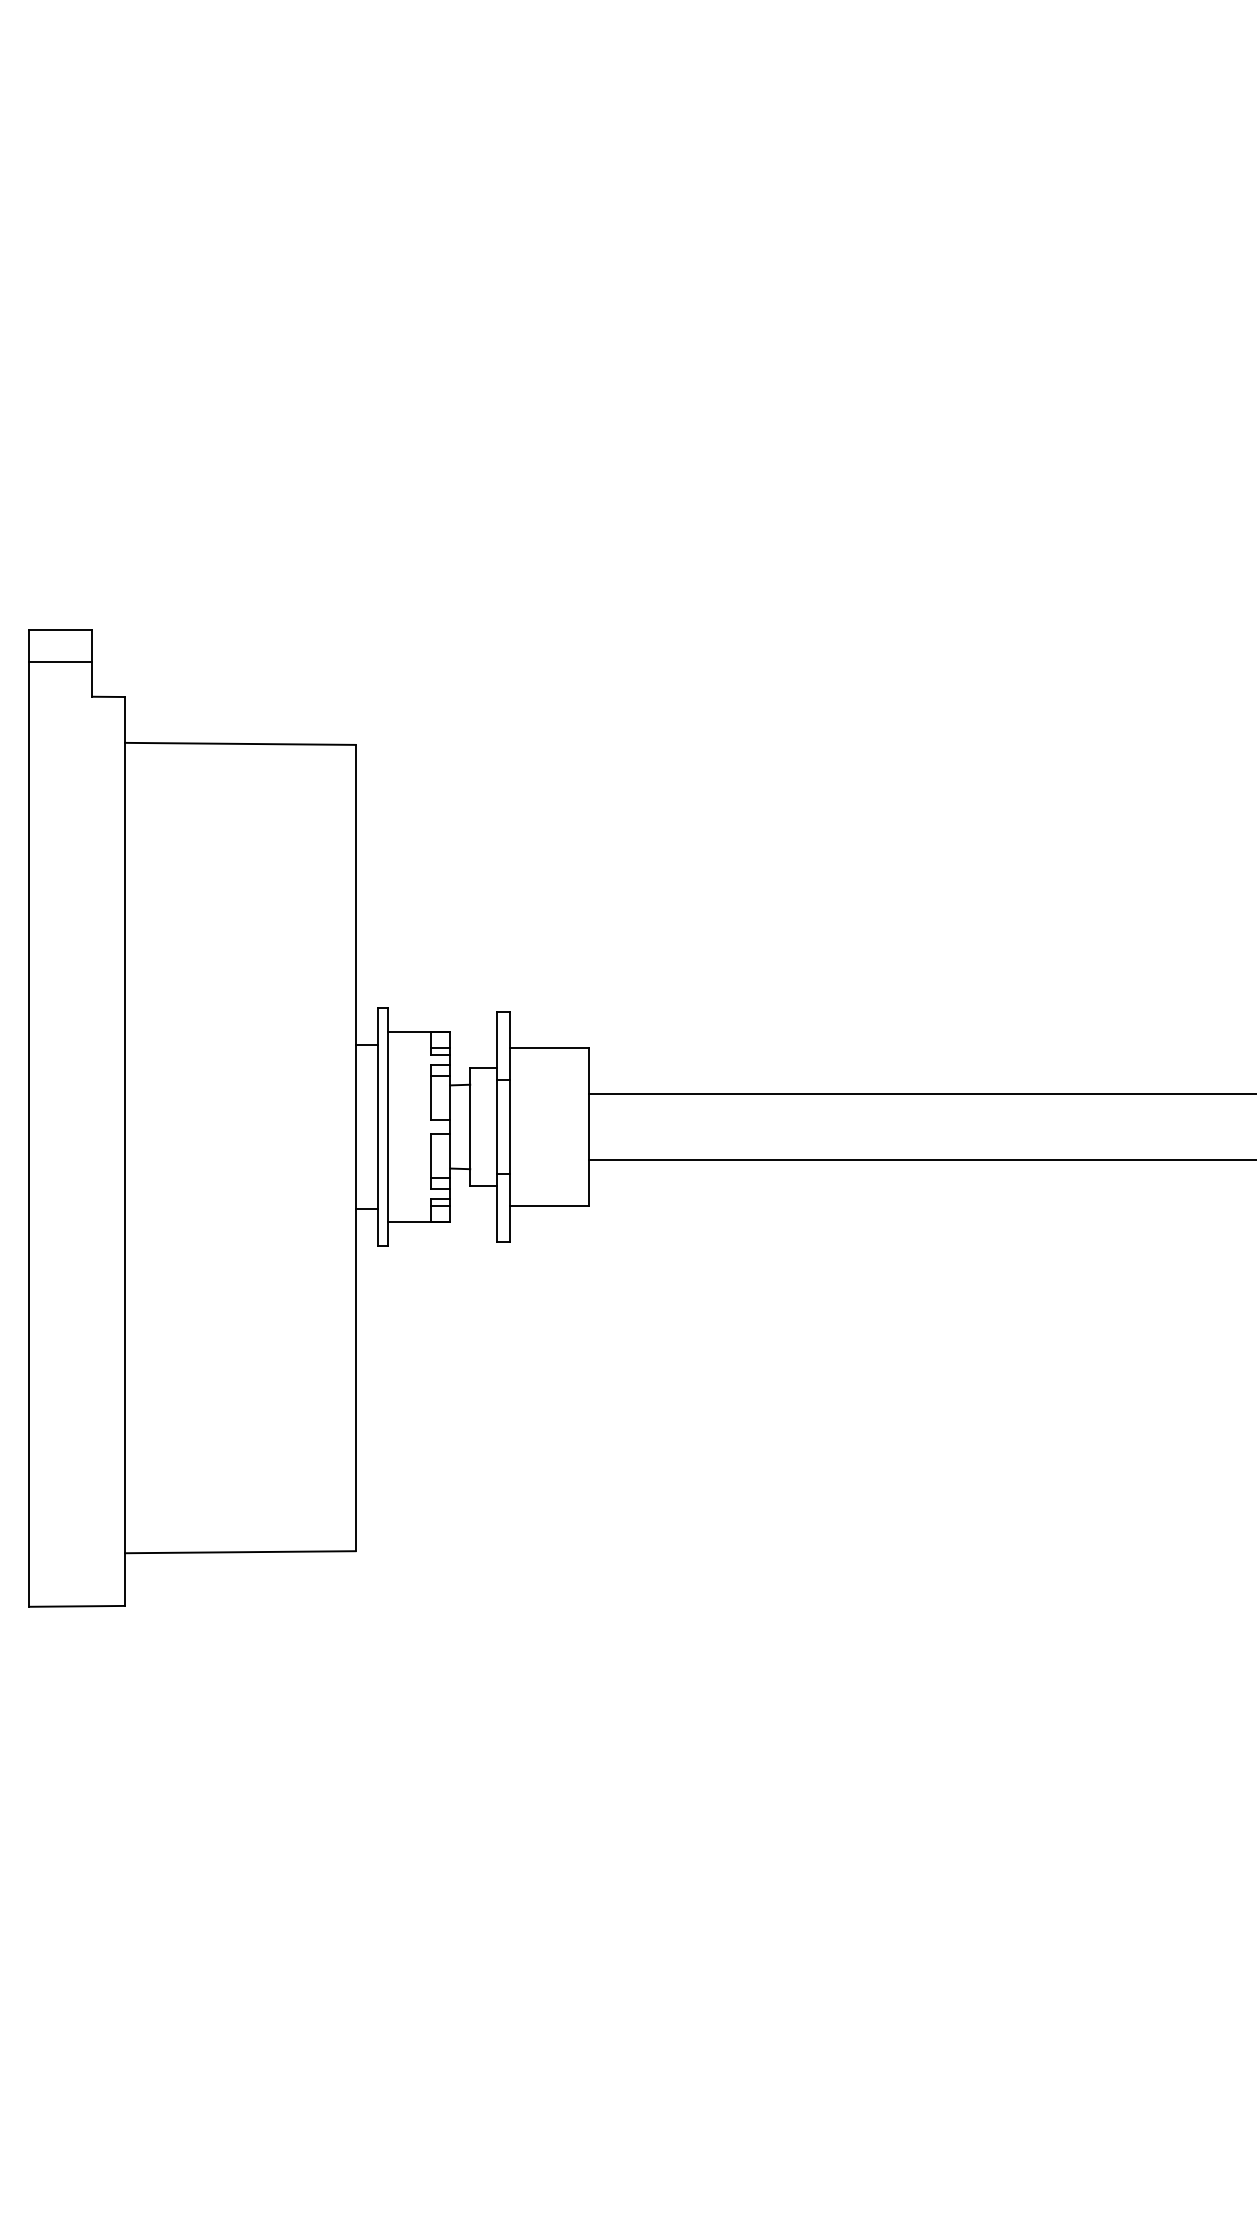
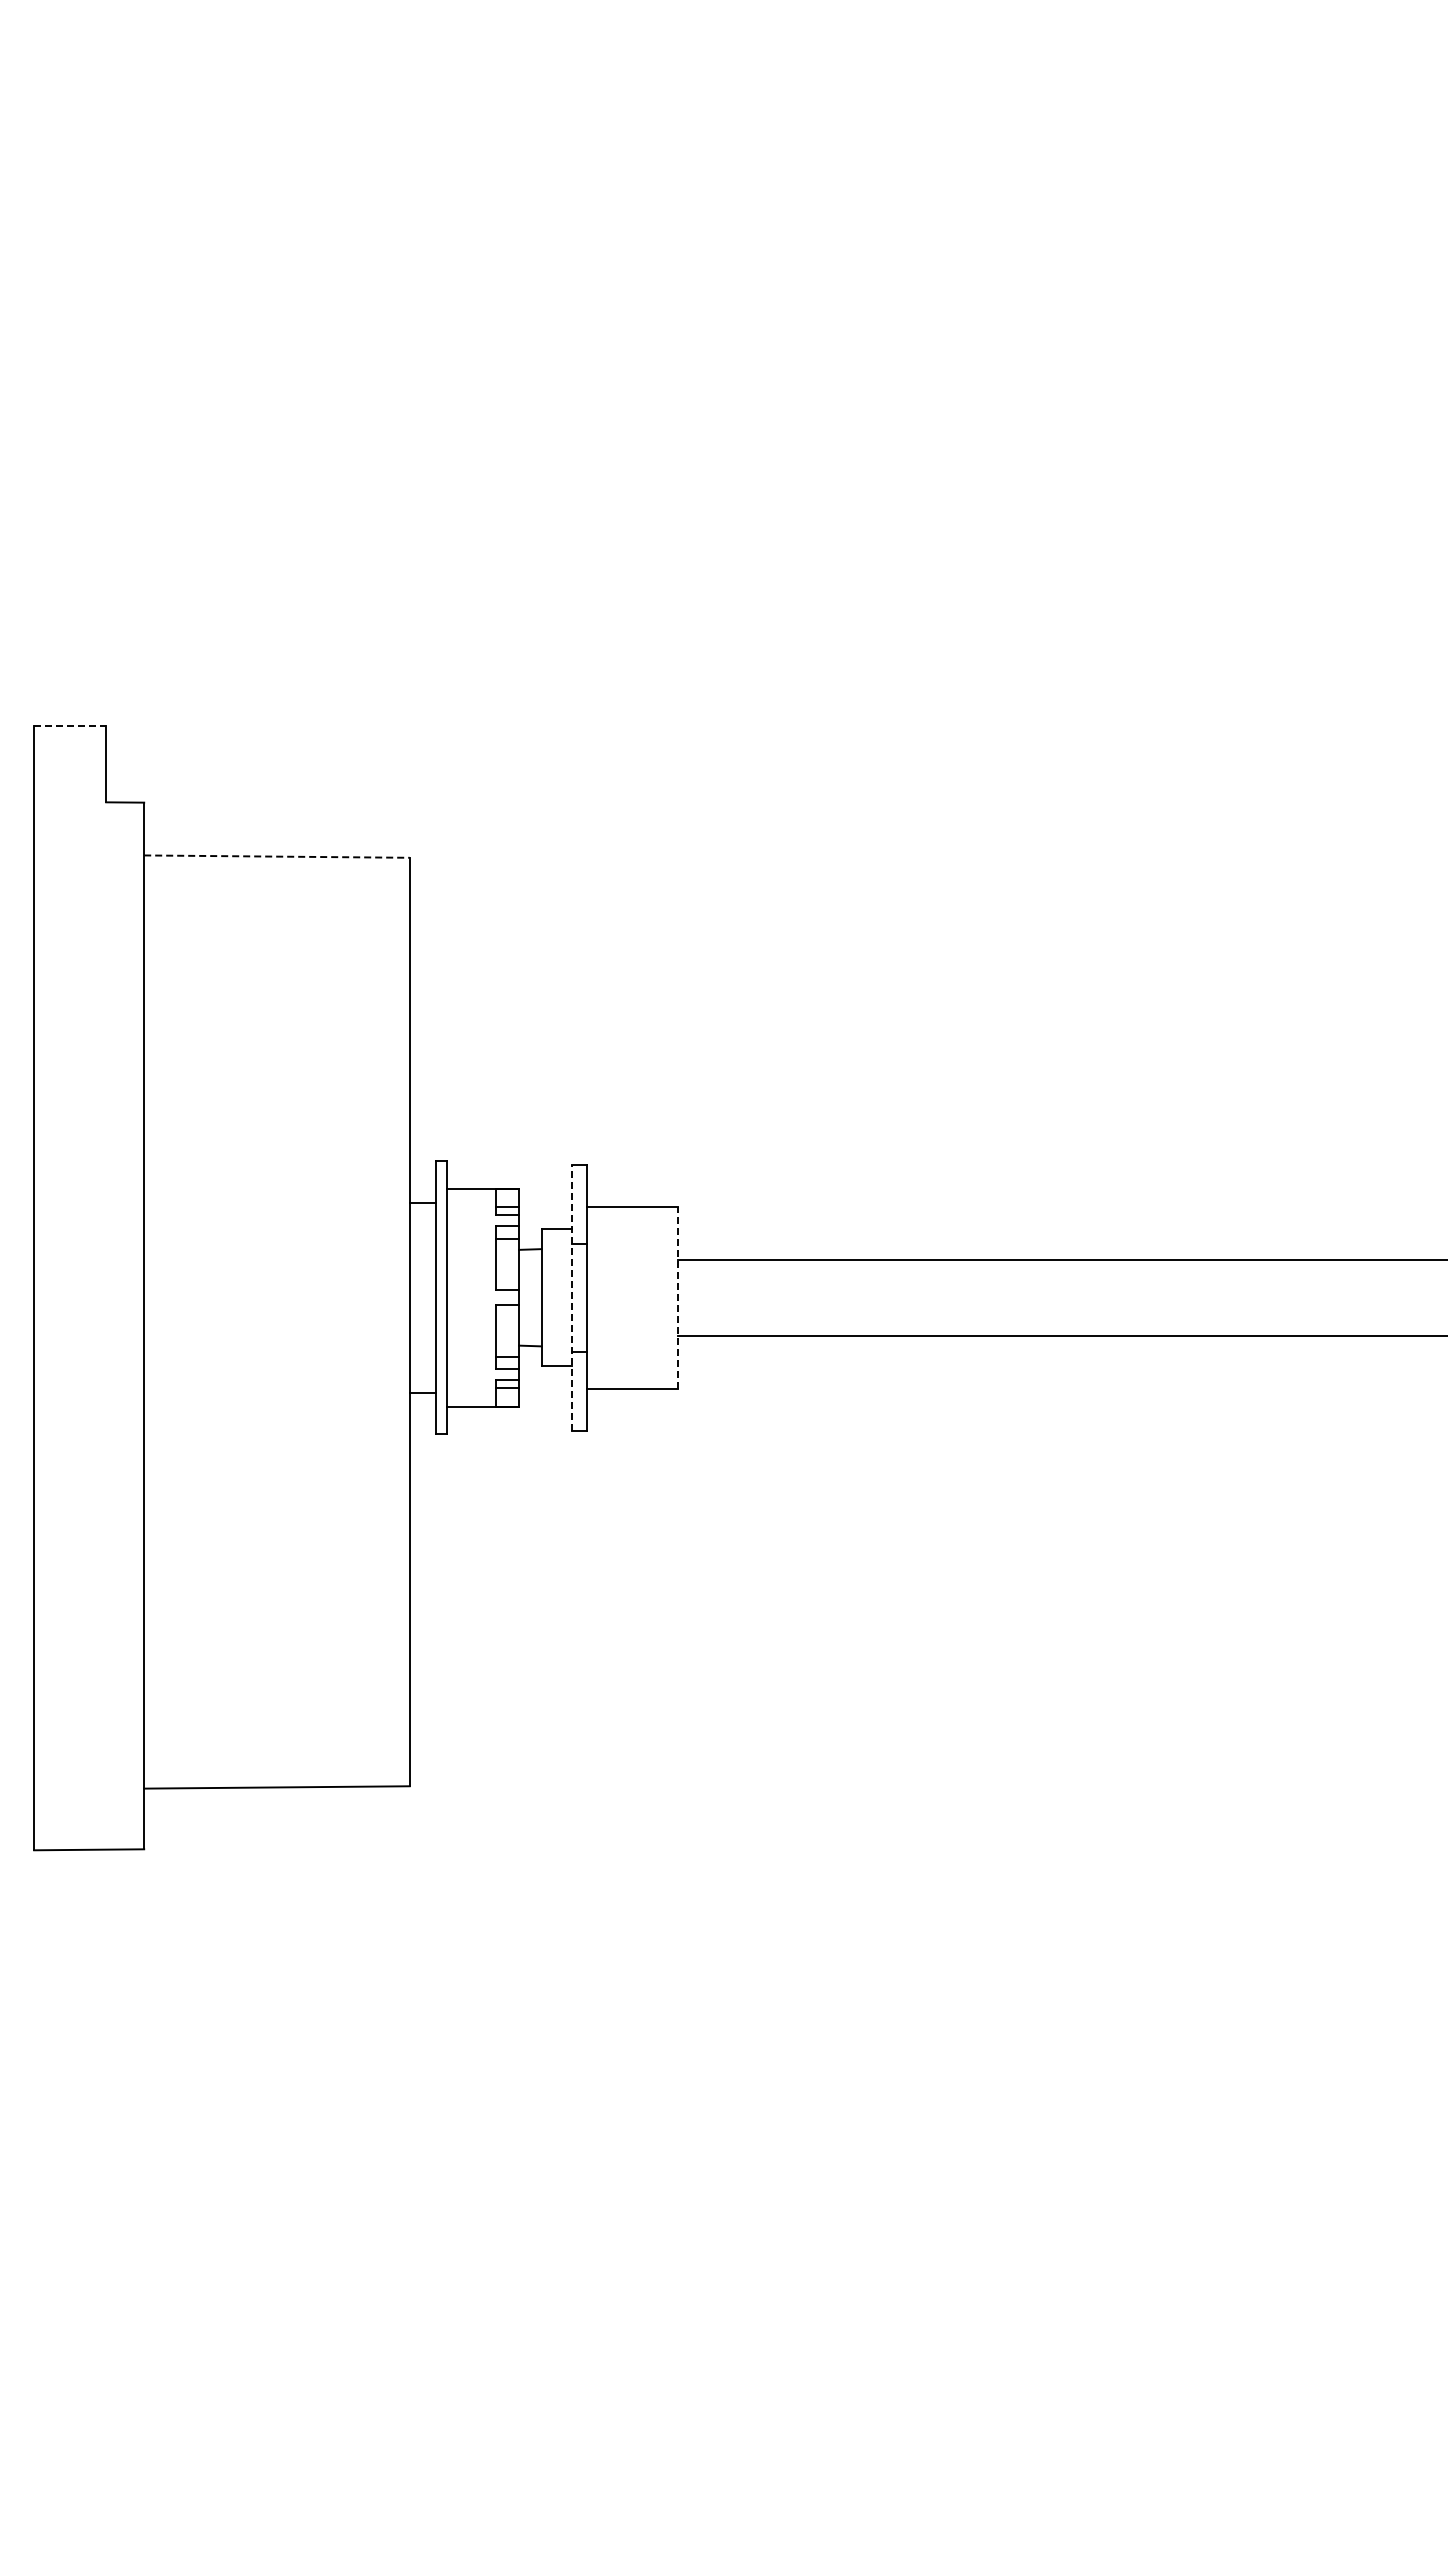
line: (61, 630) -> (70, 725), solid -> dashed
line: (61, 661) -> (70, 761), removed
line: (239, 743) -> (276, 856), solid -> dashed
line: (496, 1126) -> (572, 1297), solid -> dashed
line: (588, 1126) -> (678, 1297), solid -> dashed

